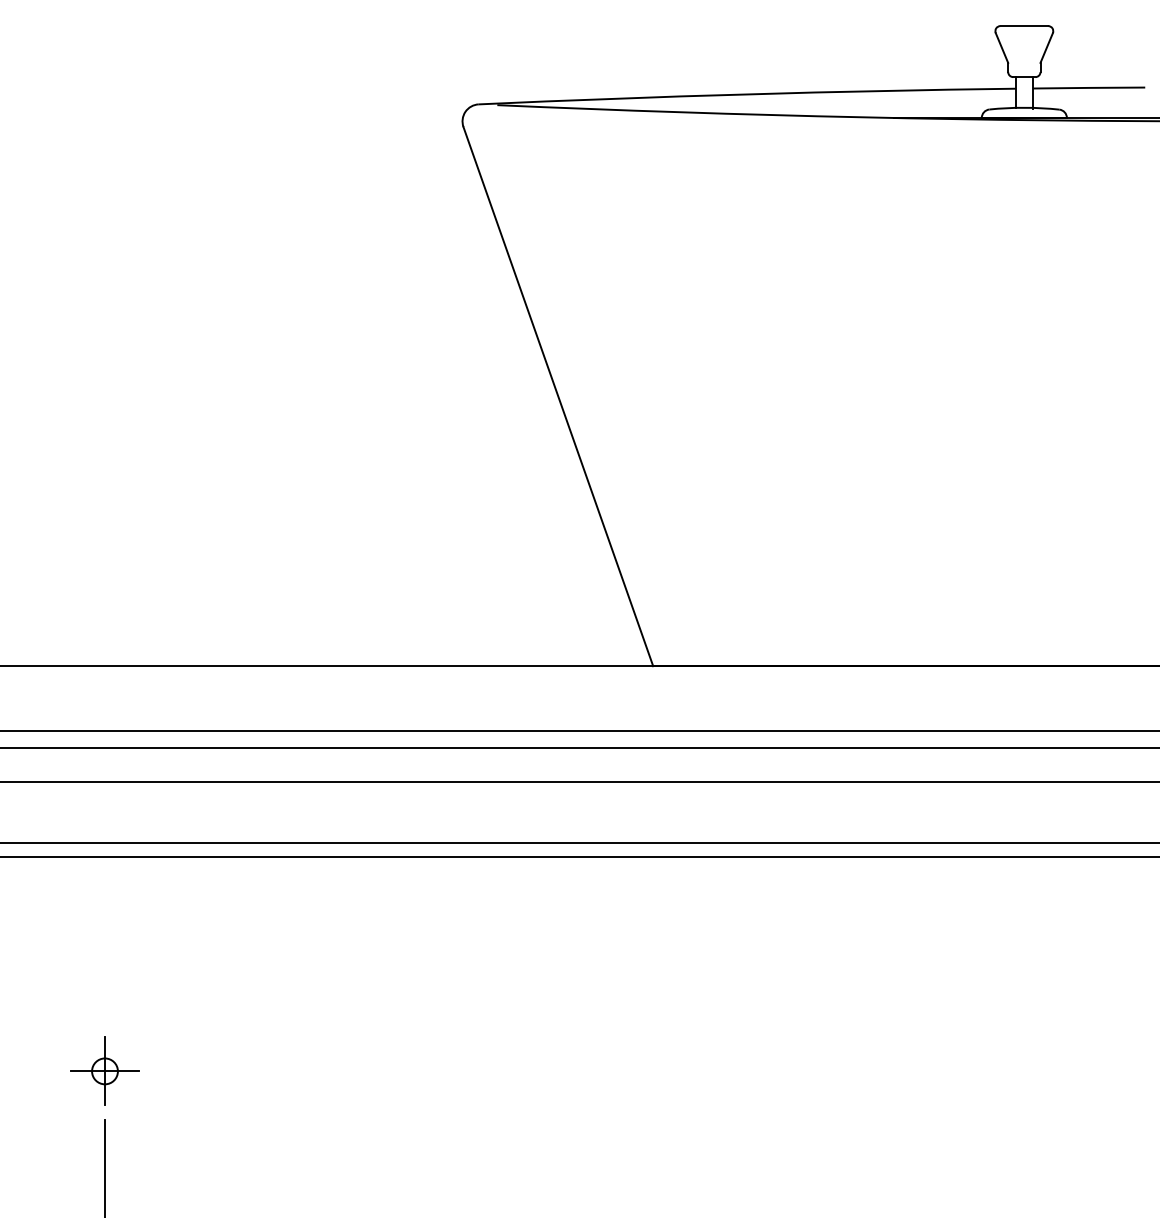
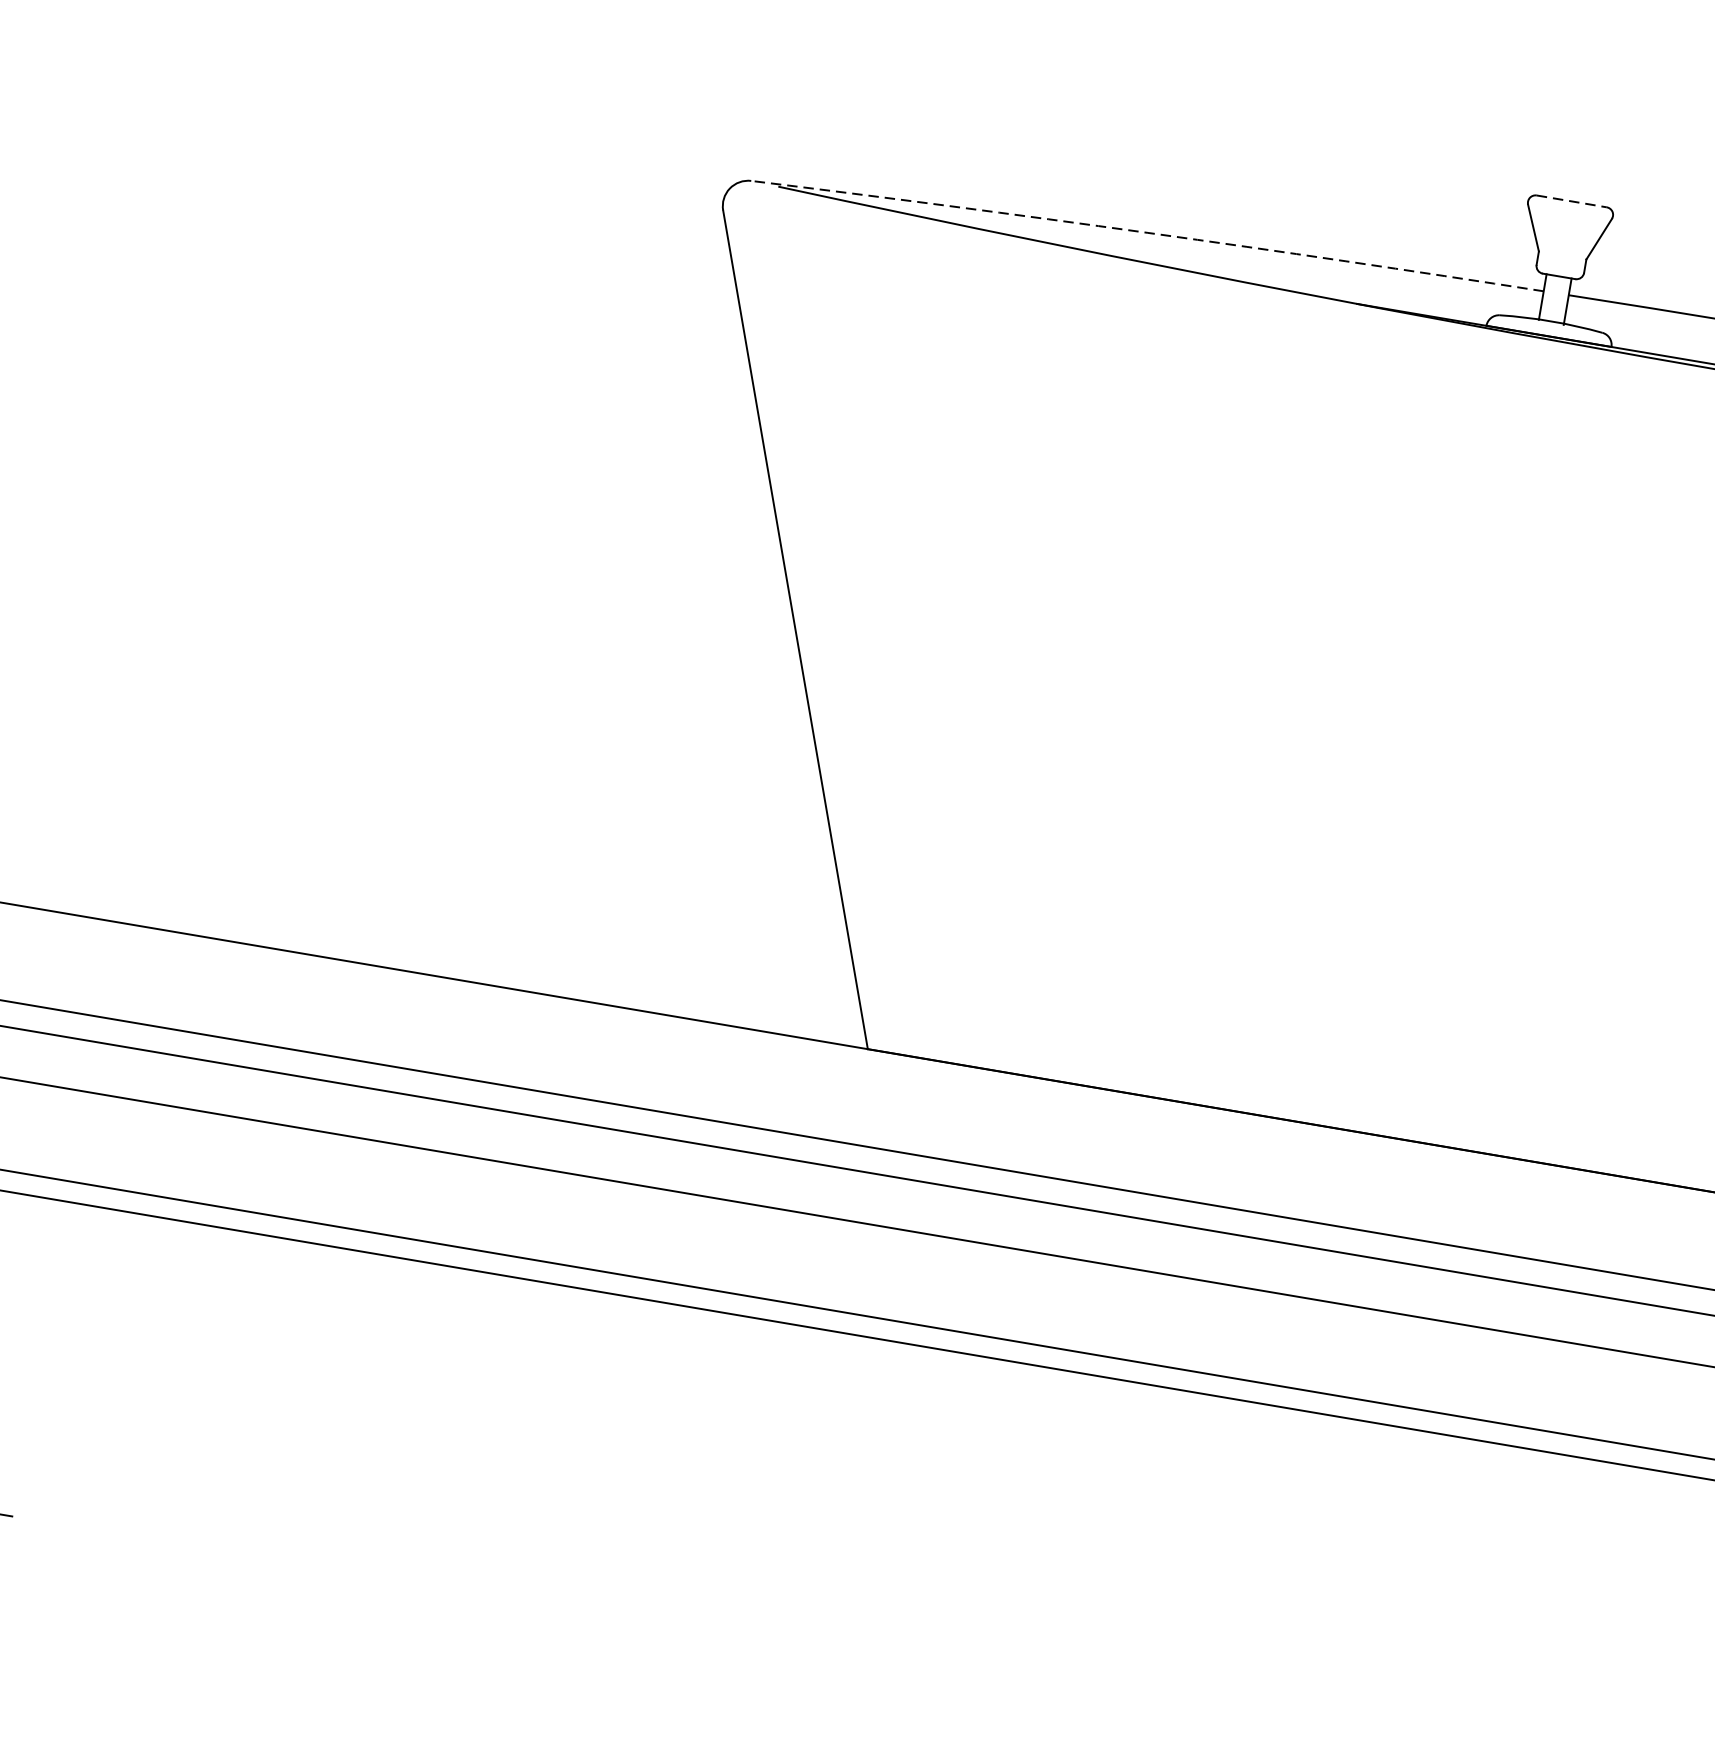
line: (1024, 26) -> (1571, 202), solid -> dashed
arc: (747, 94) -> (1148, 233), solid -> dashed

